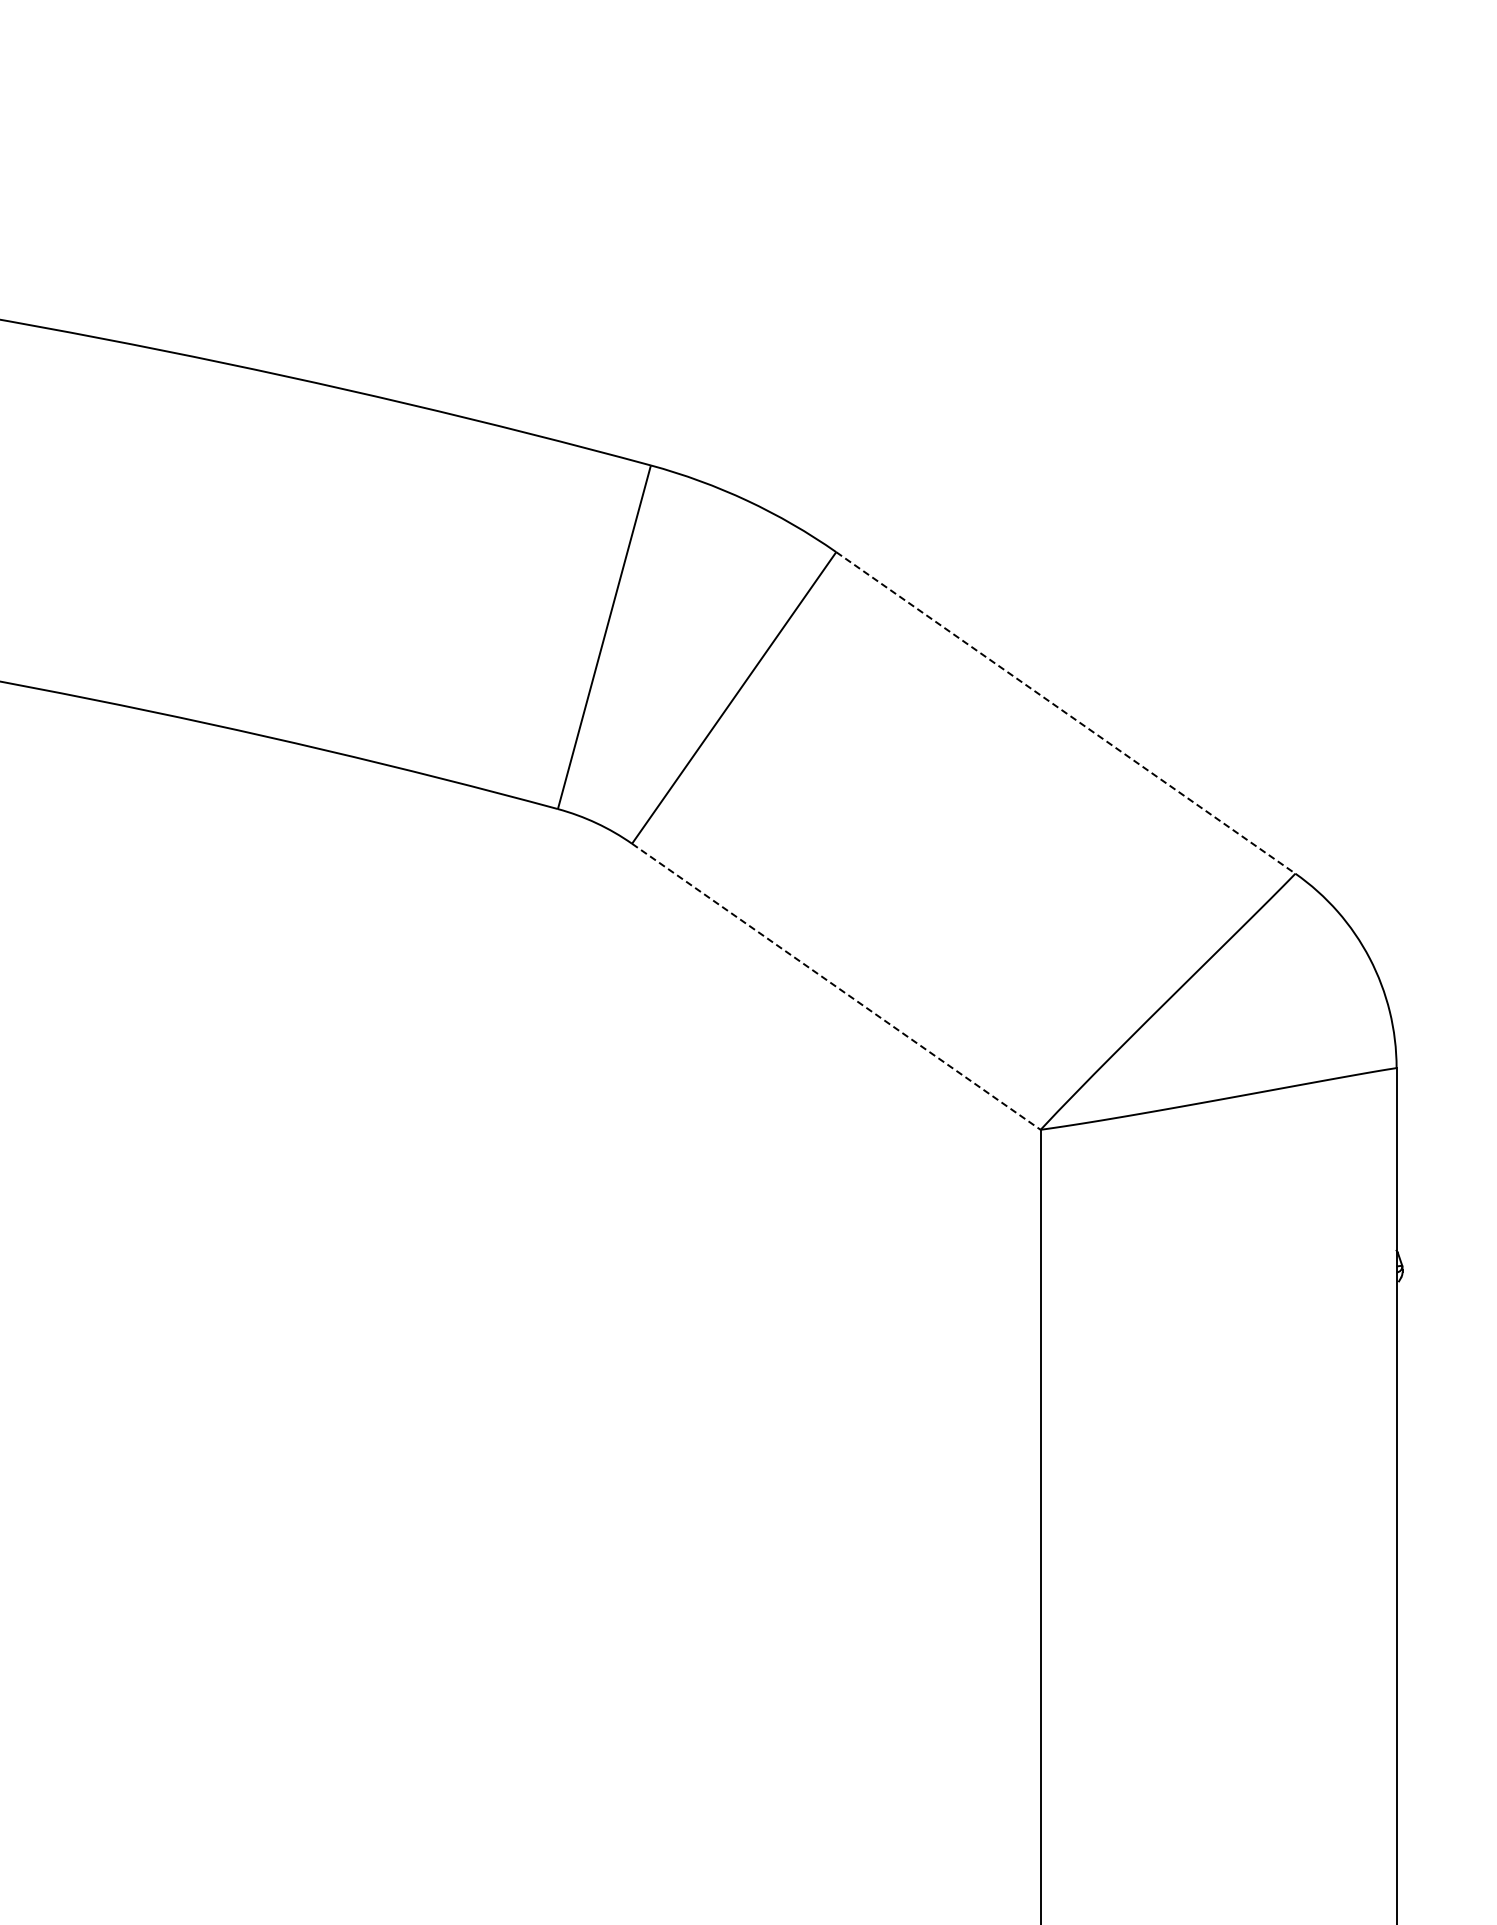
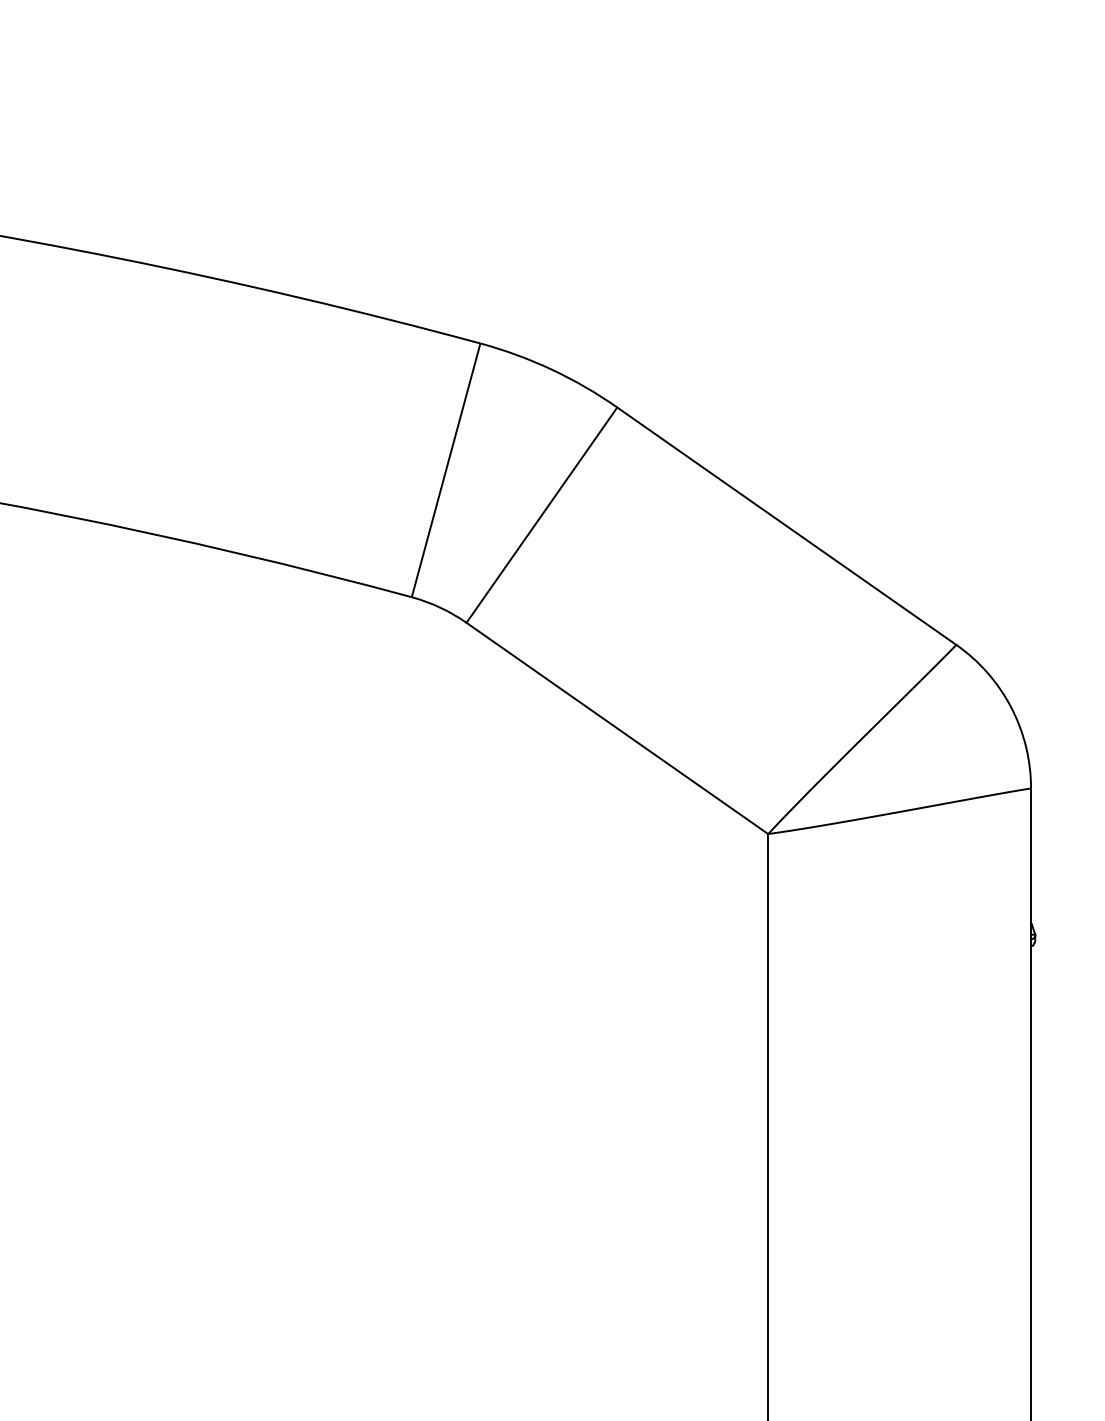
line: (1066, 713) -> (787, 526), dashed -> solid
line: (836, 987) -> (617, 728), dashed -> solid

